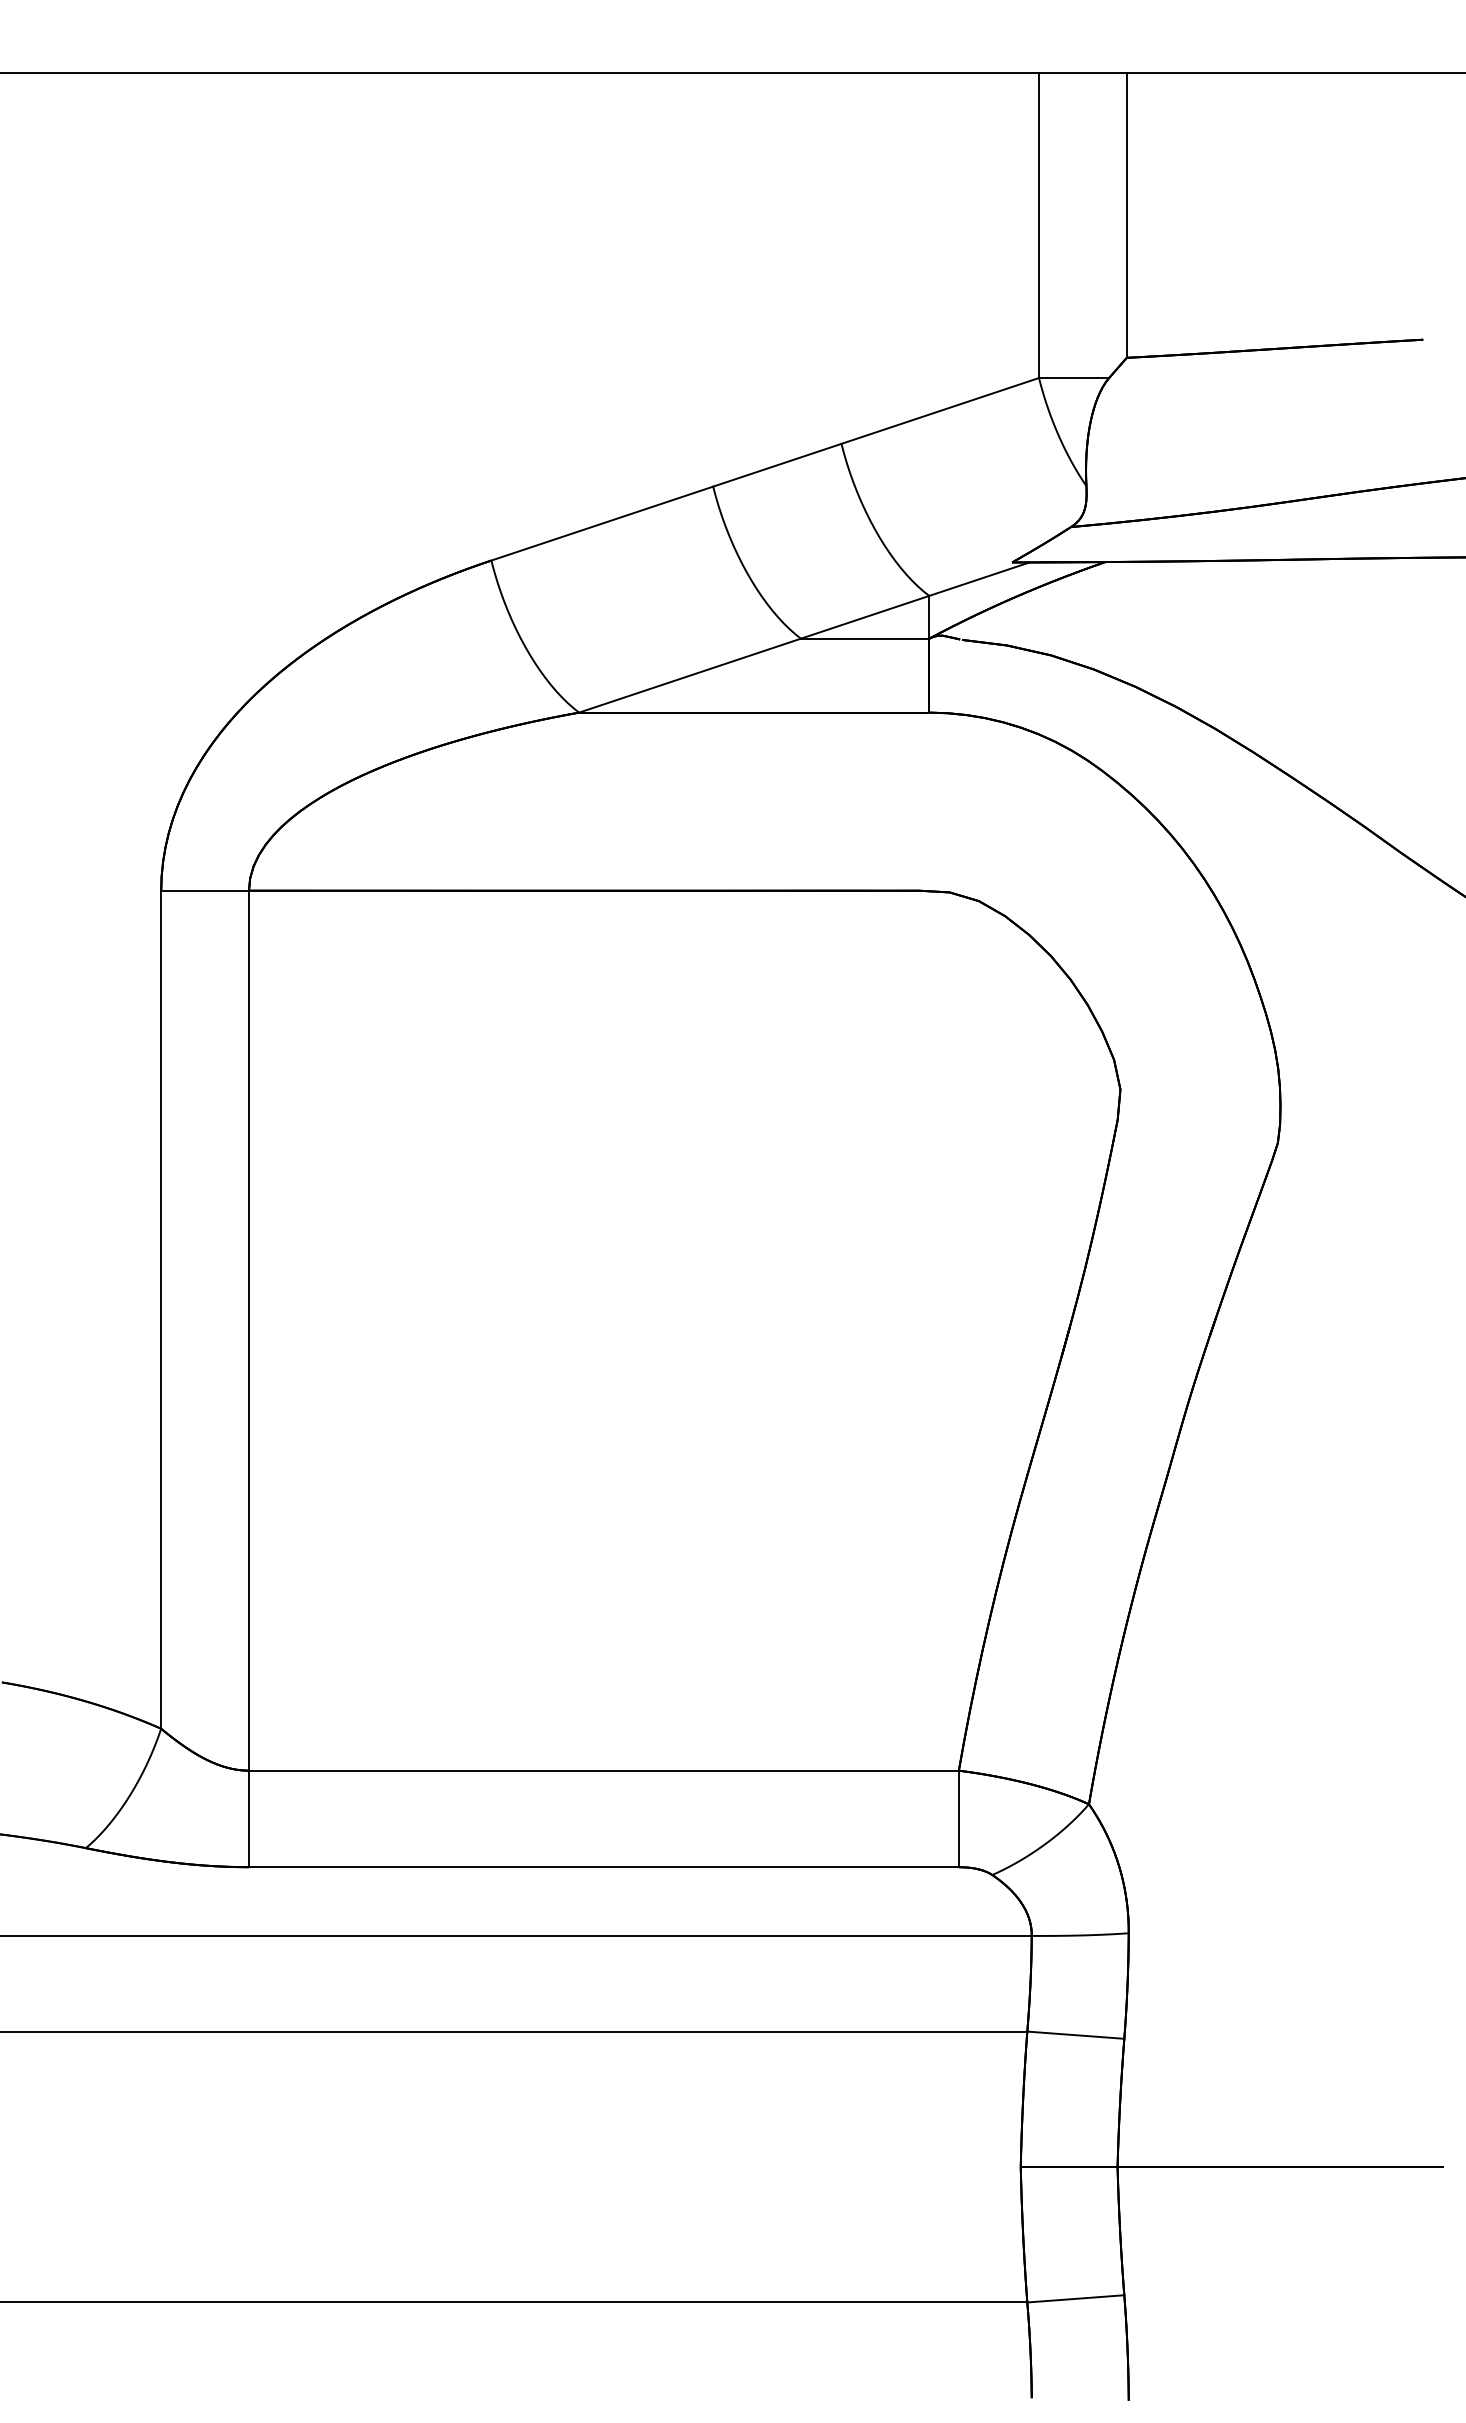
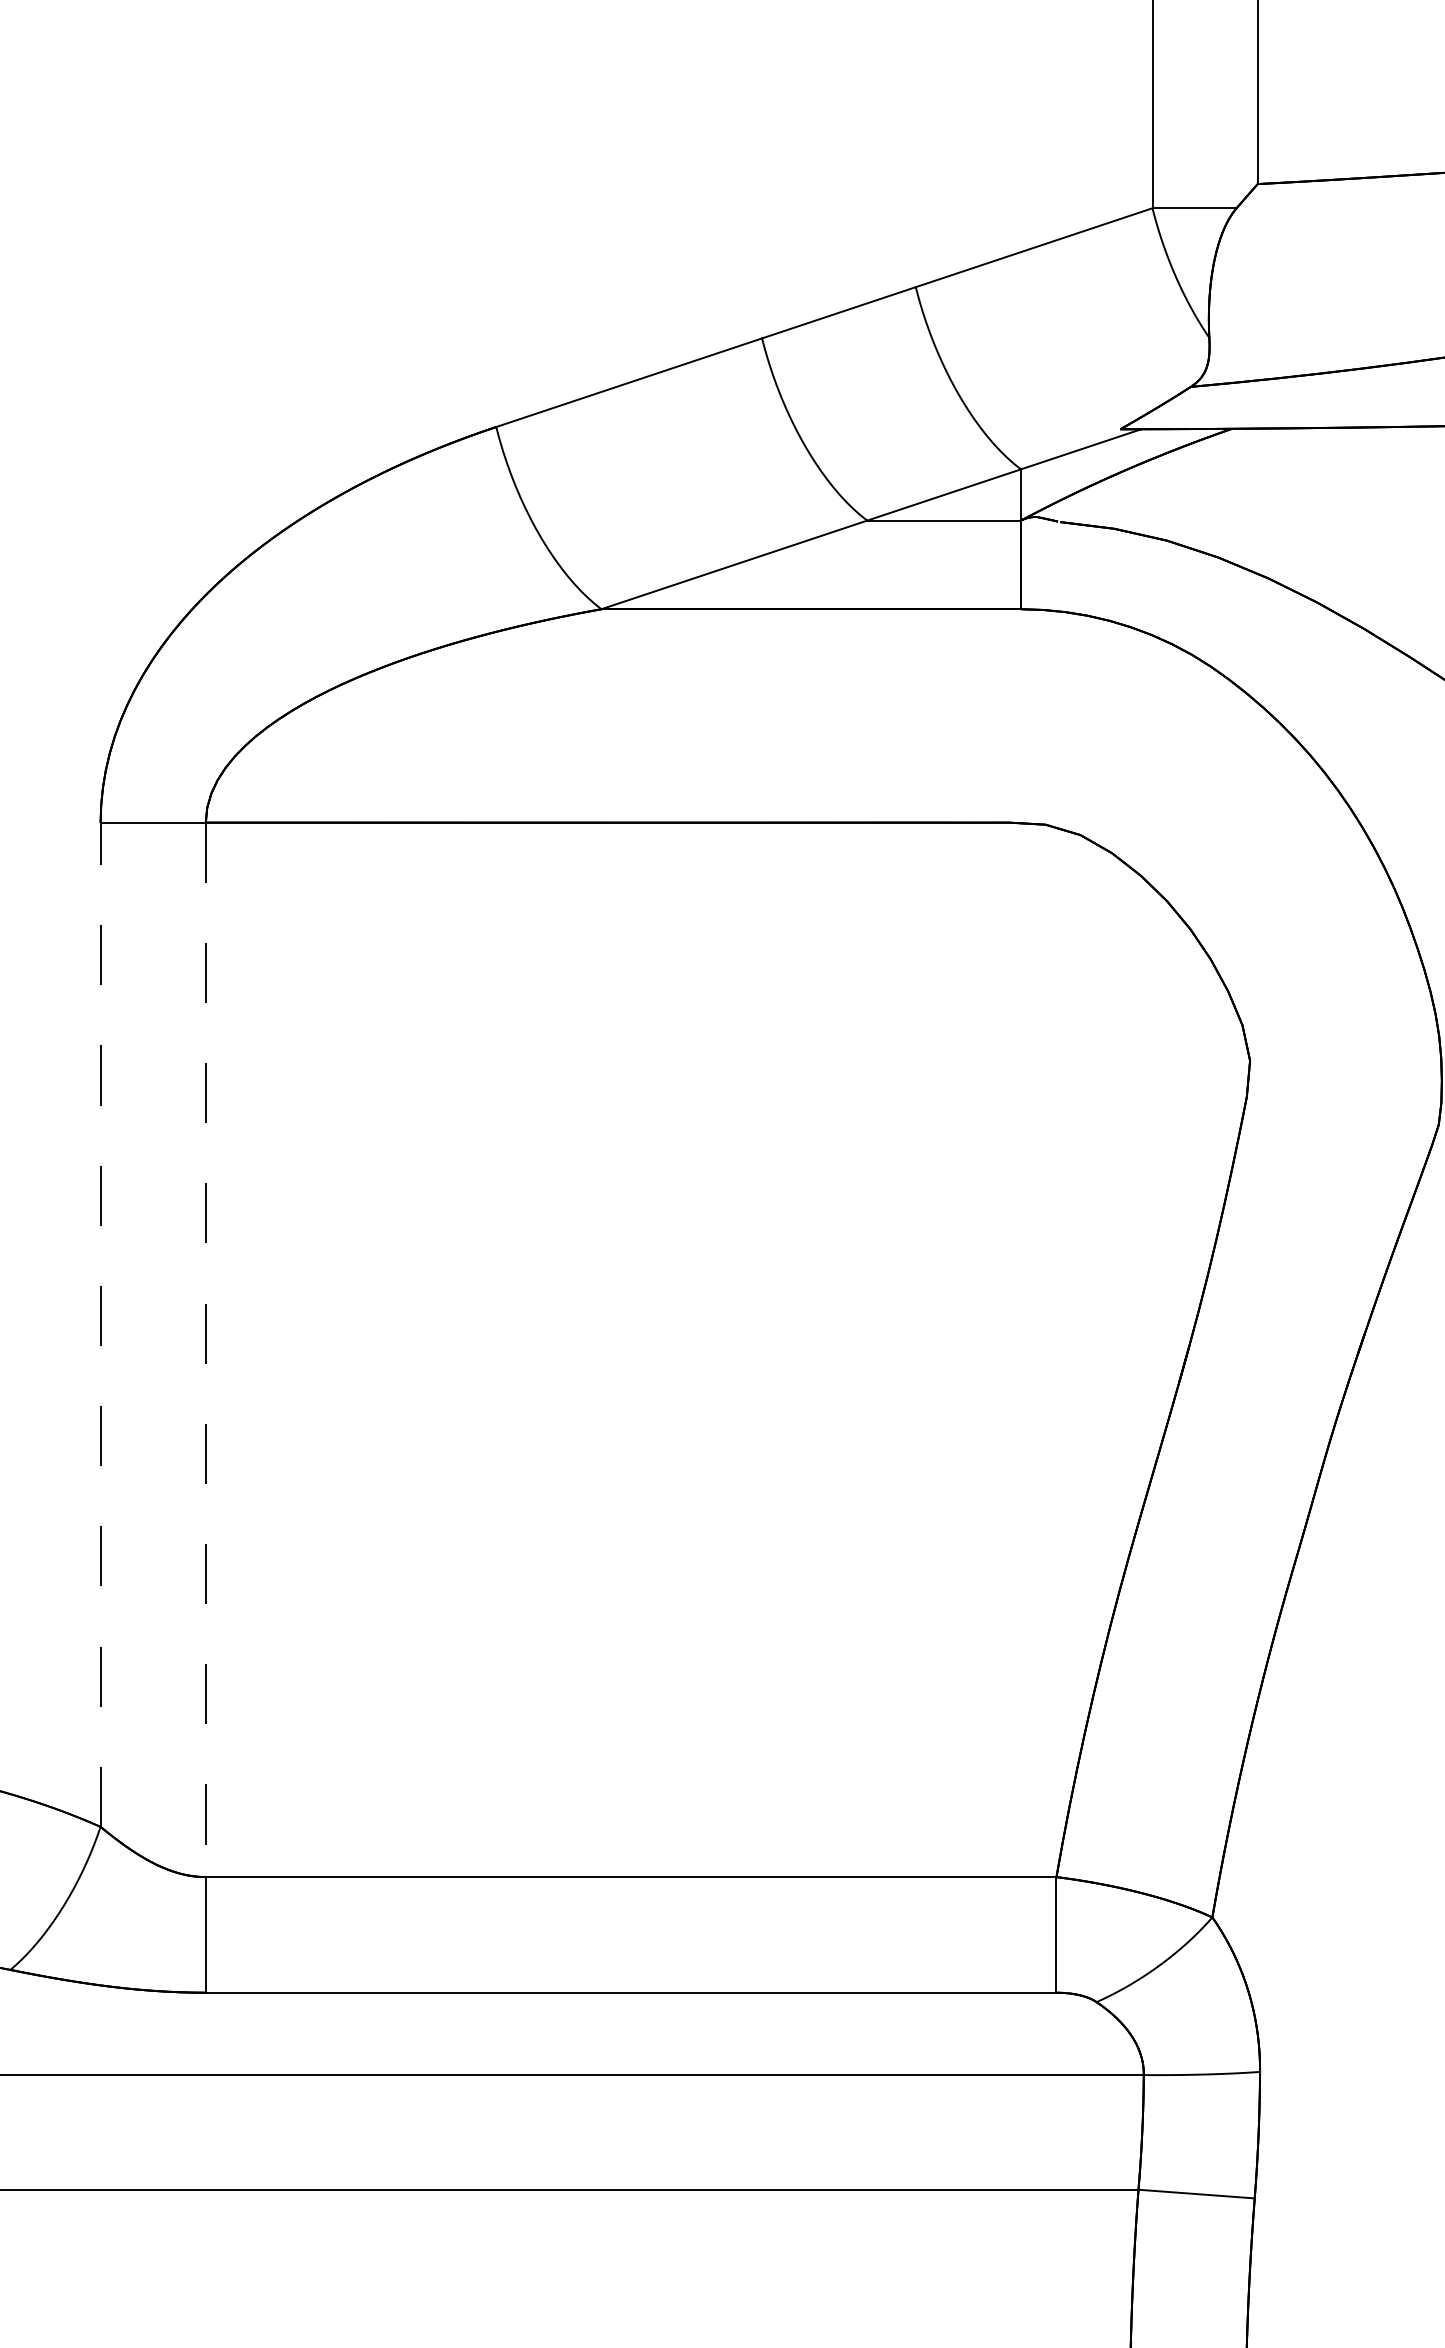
line: (161, 1309) -> (100, 1324), solid -> dashed
line: (248, 1330) -> (205, 1349), solid -> dashed

